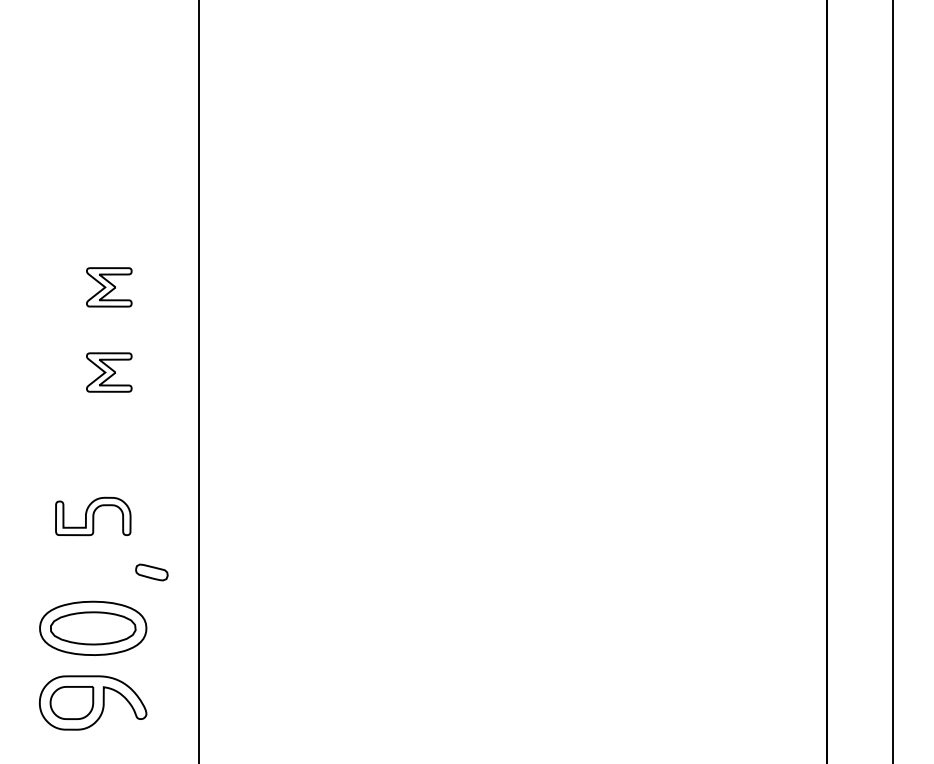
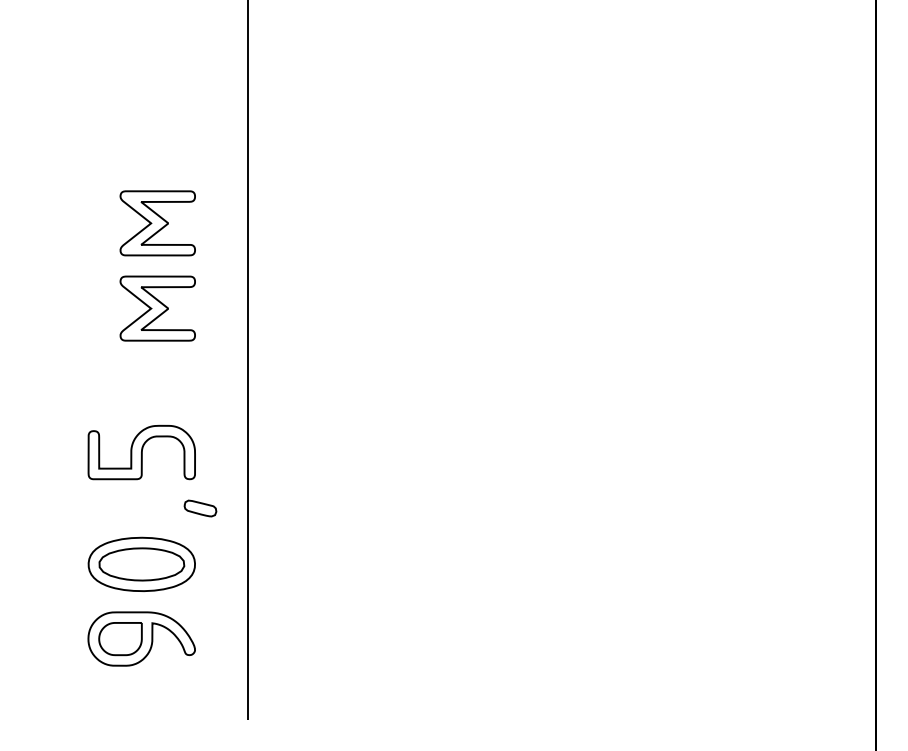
part: (109, 287) -> (158, 223), size x1.67
part: (109, 372) -> (158, 308), size x1.67
part: (93, 516) -> (142, 452), size x1.43

